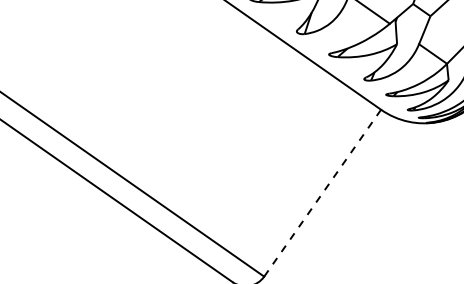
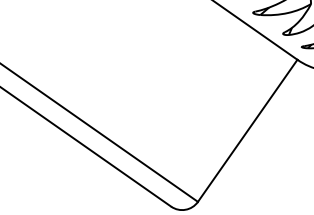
line: (322, 193) -> (247, 131), dashed -> solid

